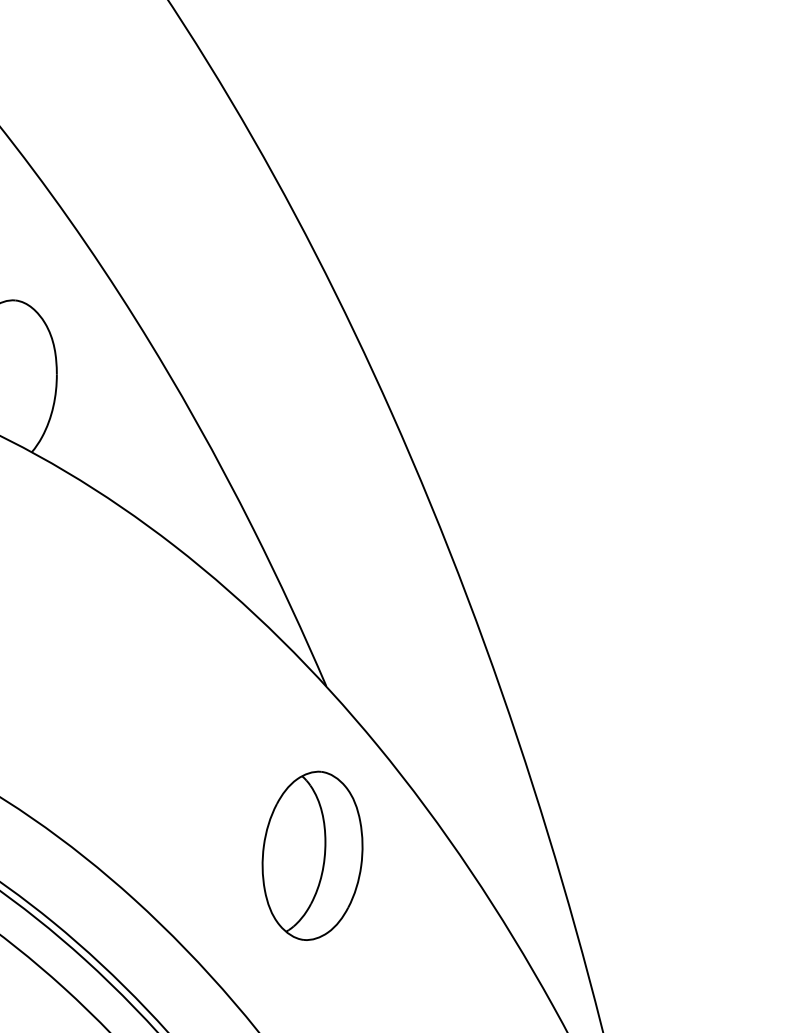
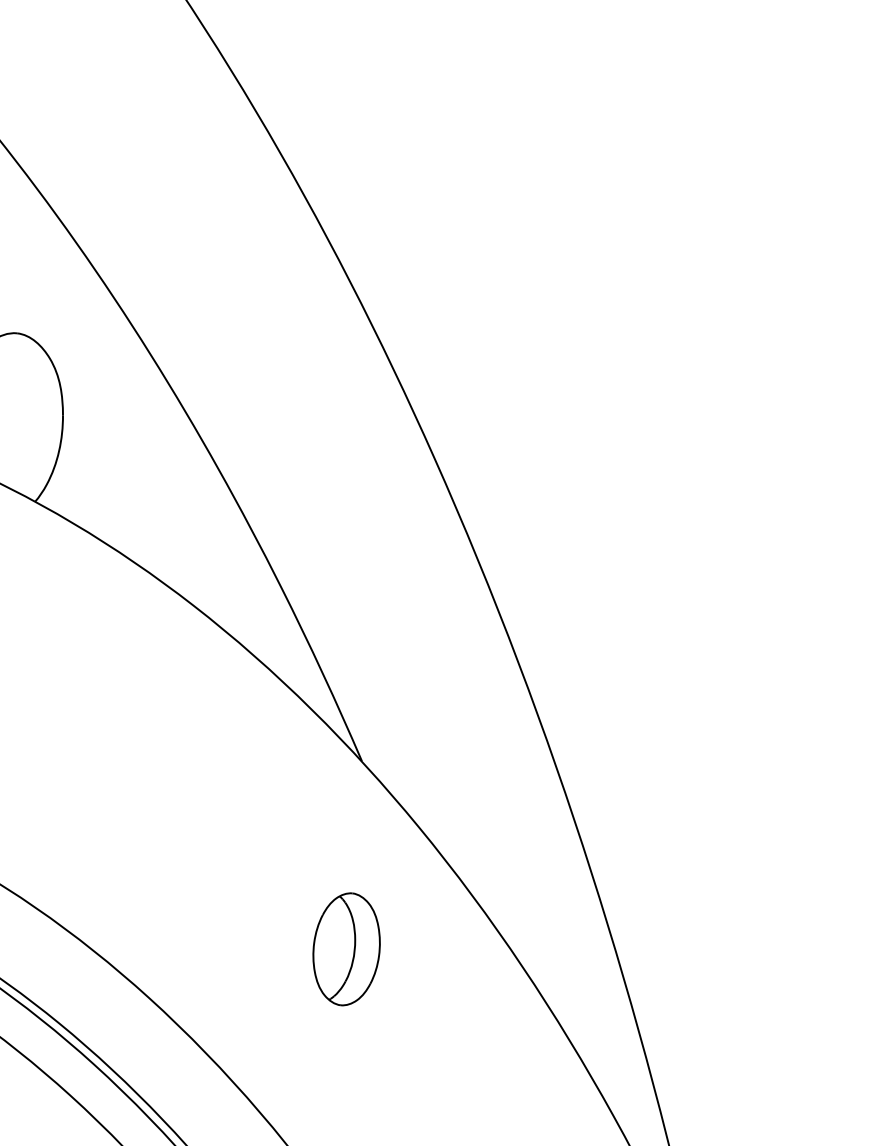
part: (312, 855) -> (346, 949), size x0.6

